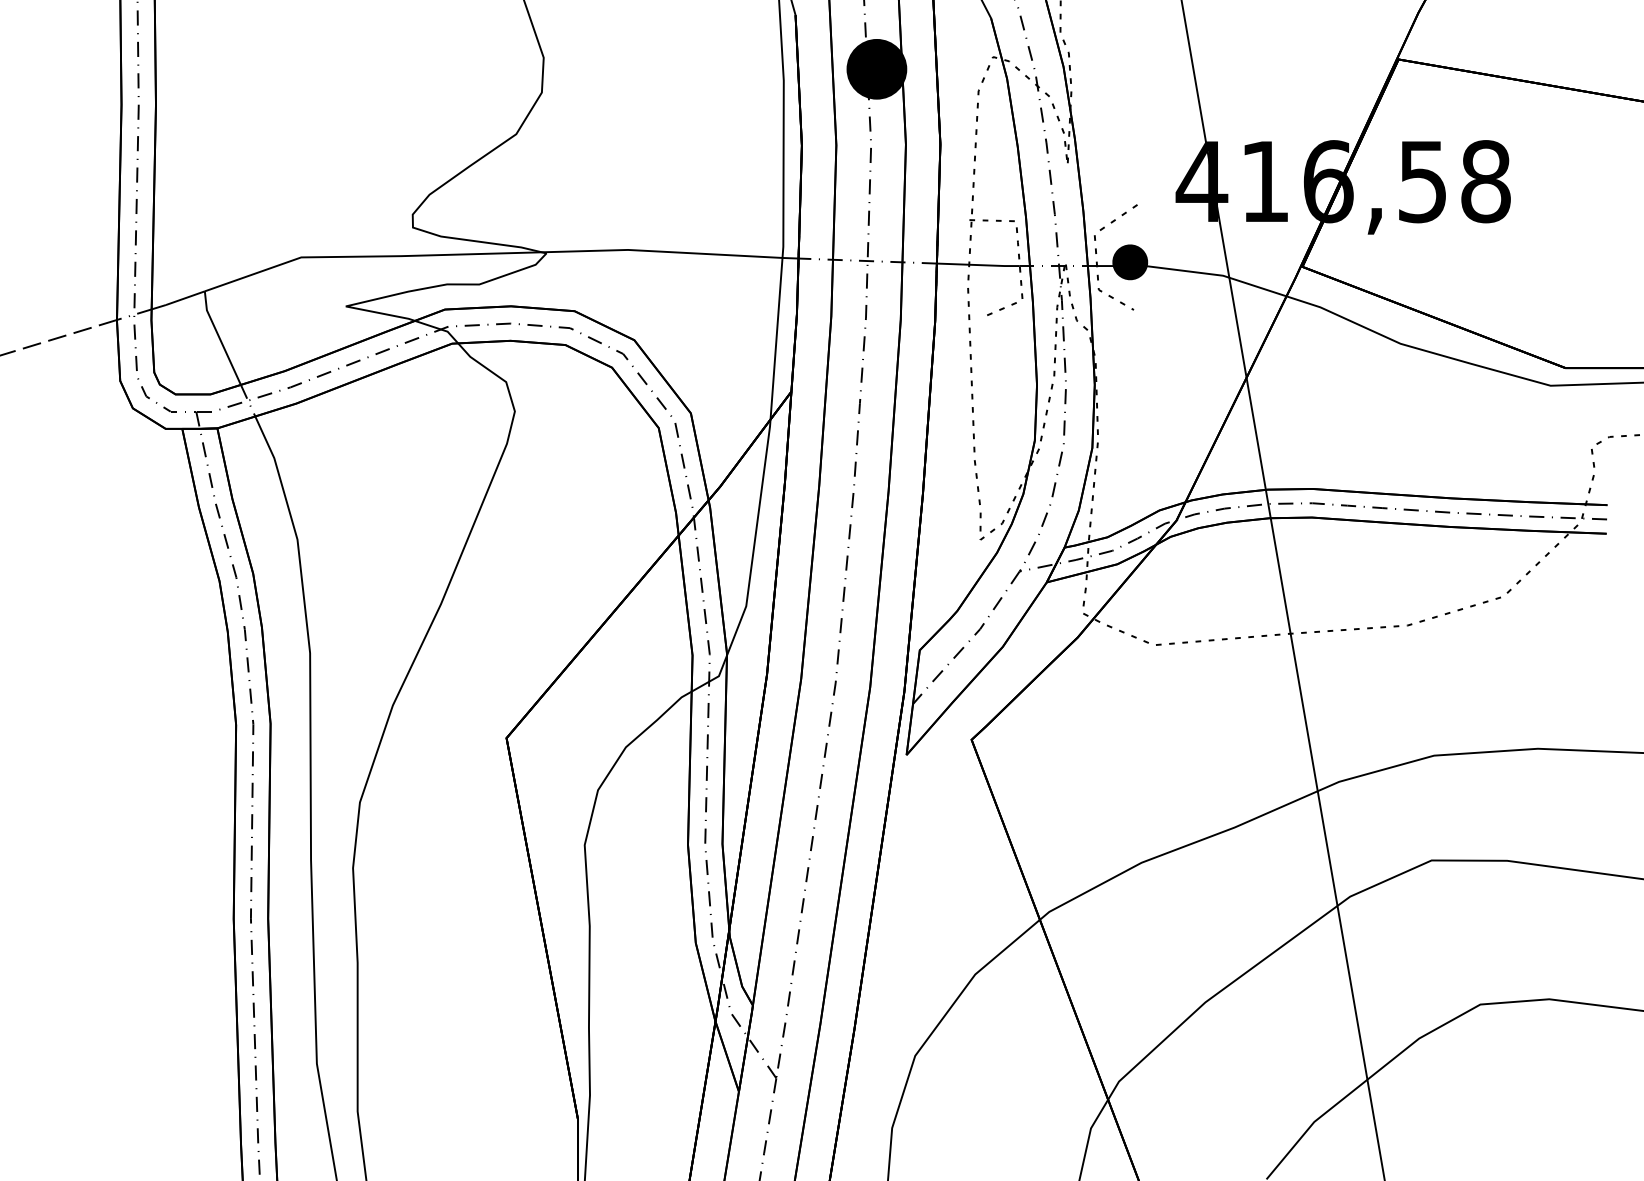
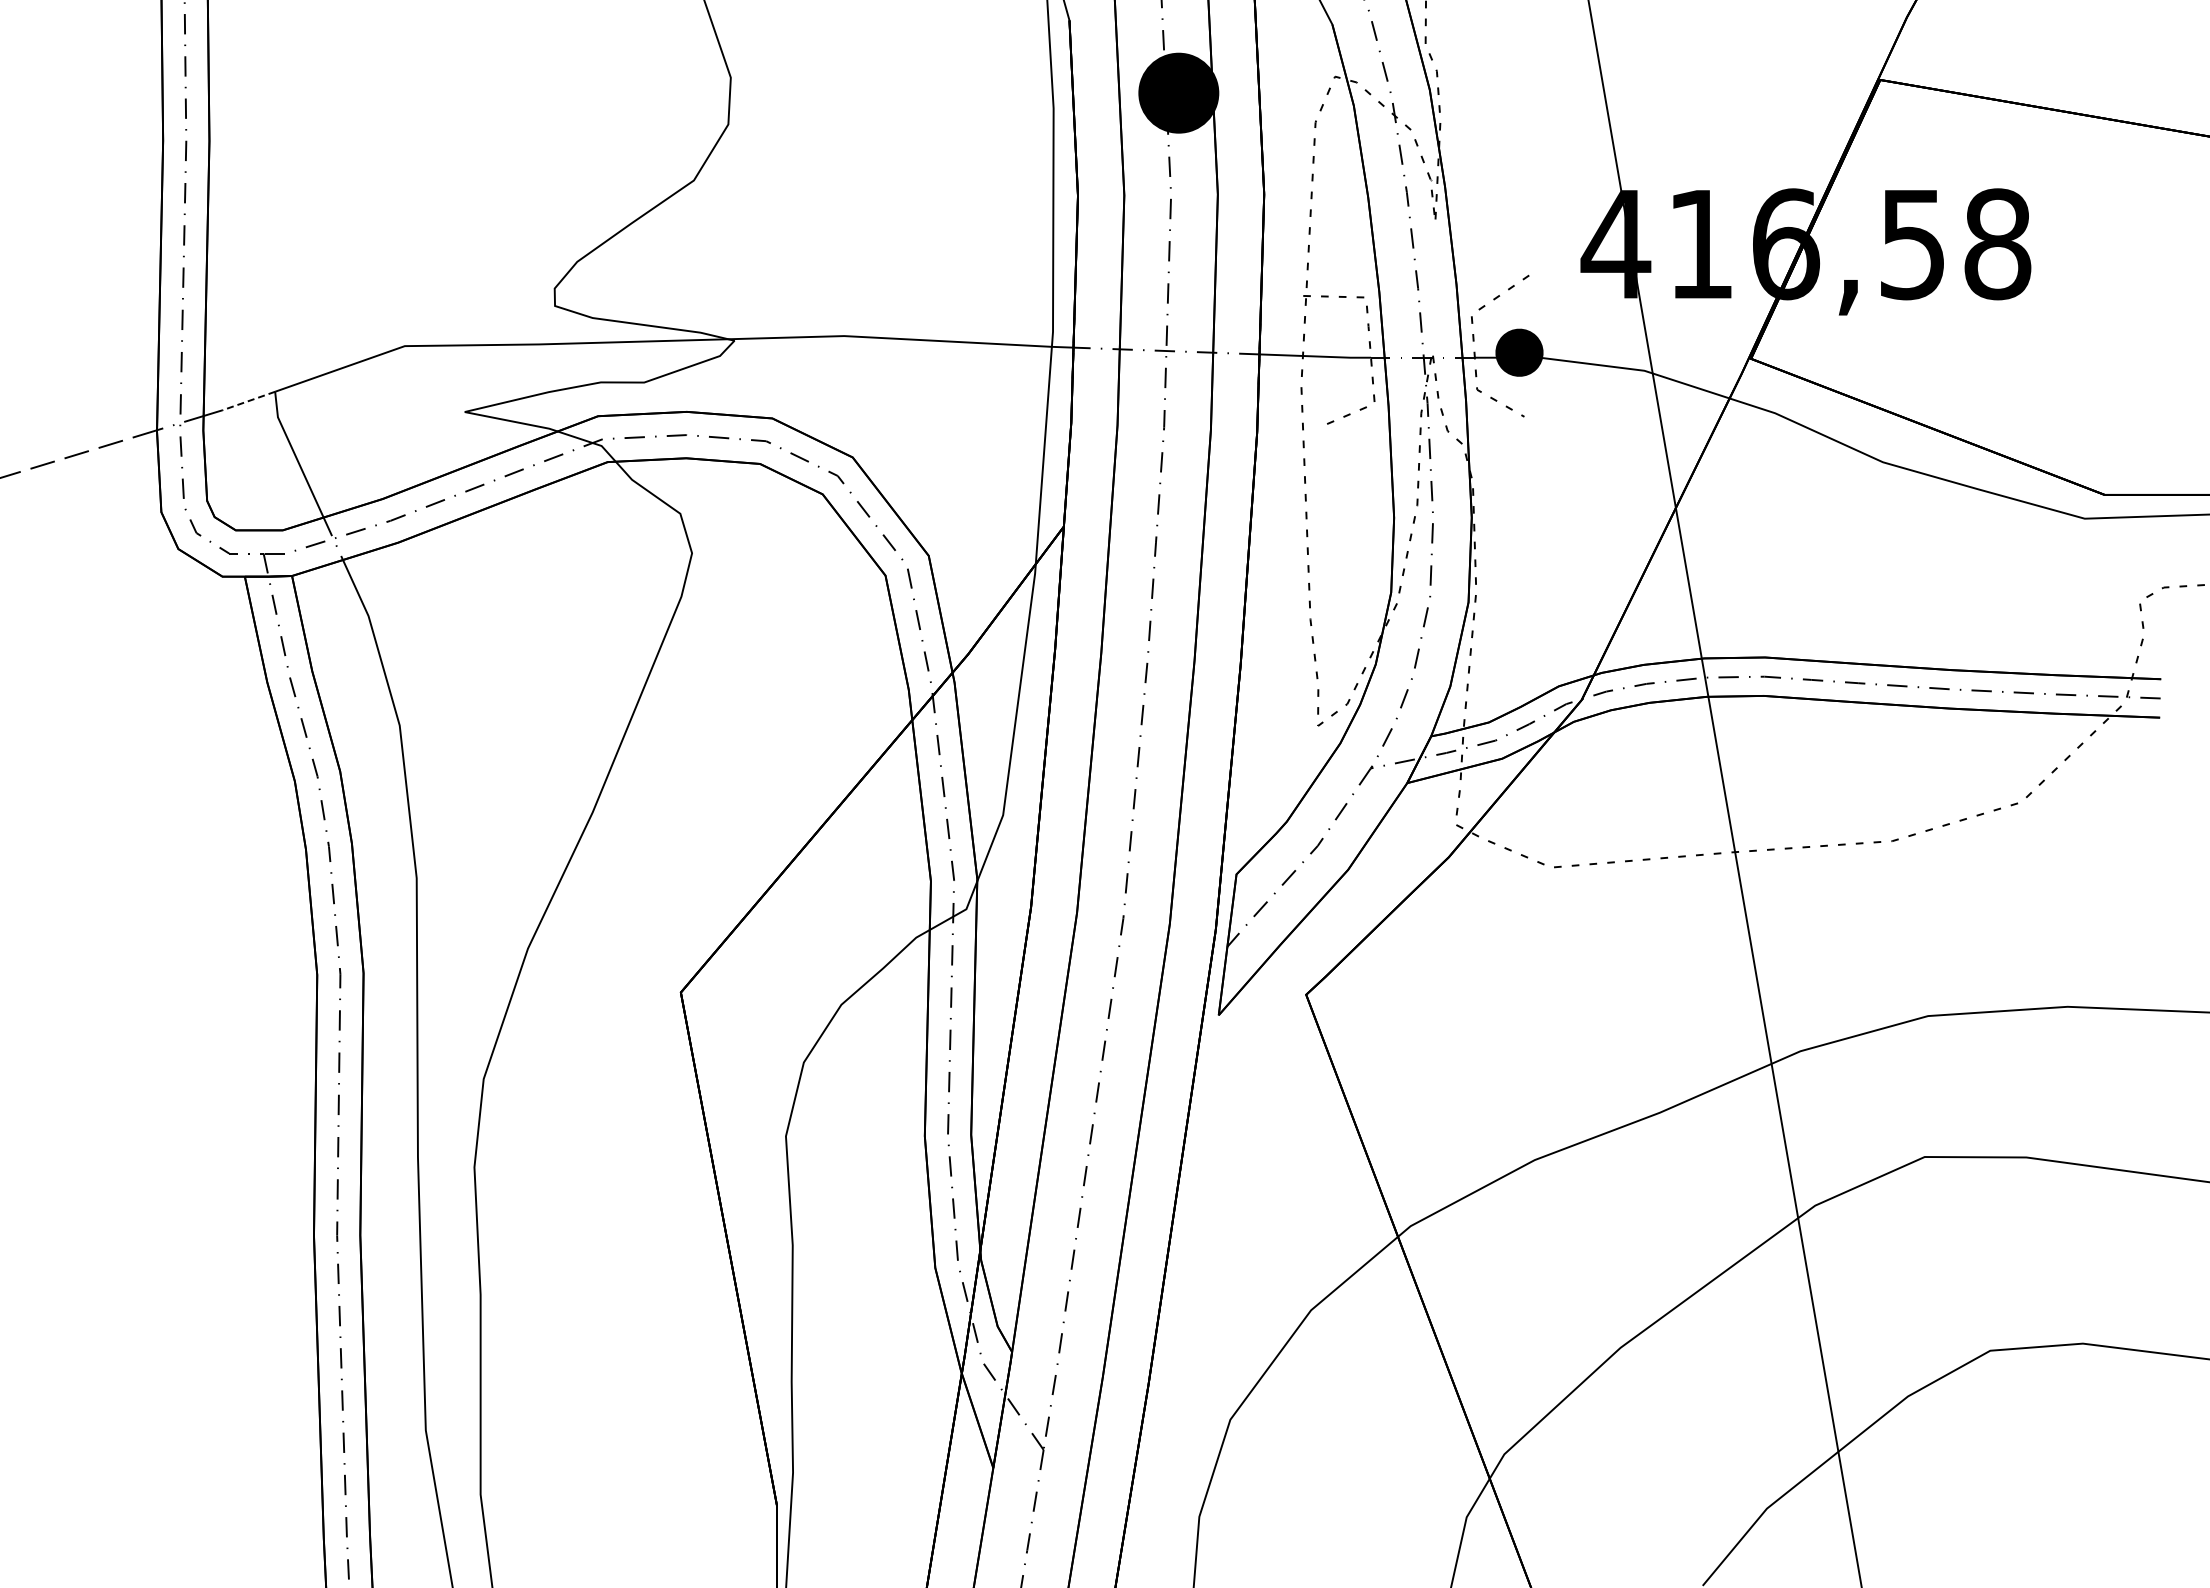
line: (185, 297) -> (248, 400), solid -> dashed

